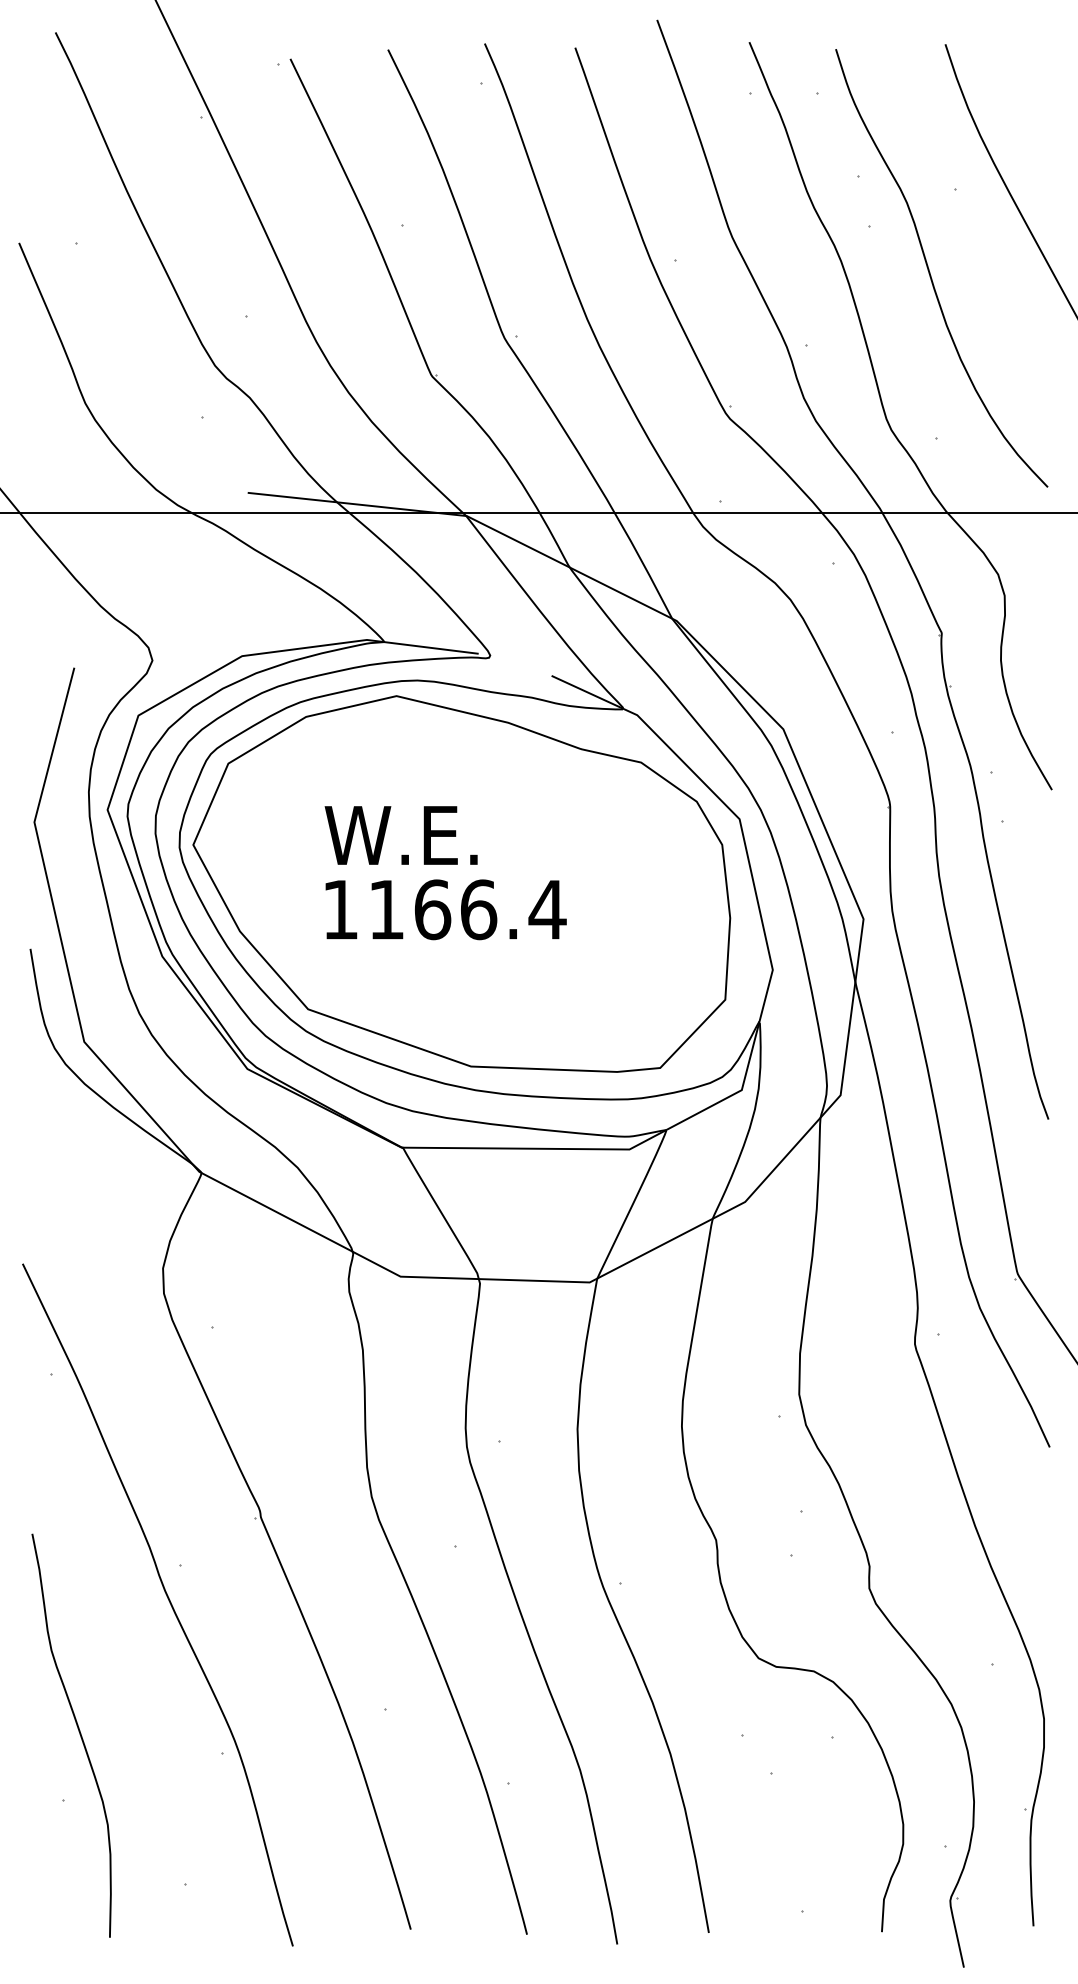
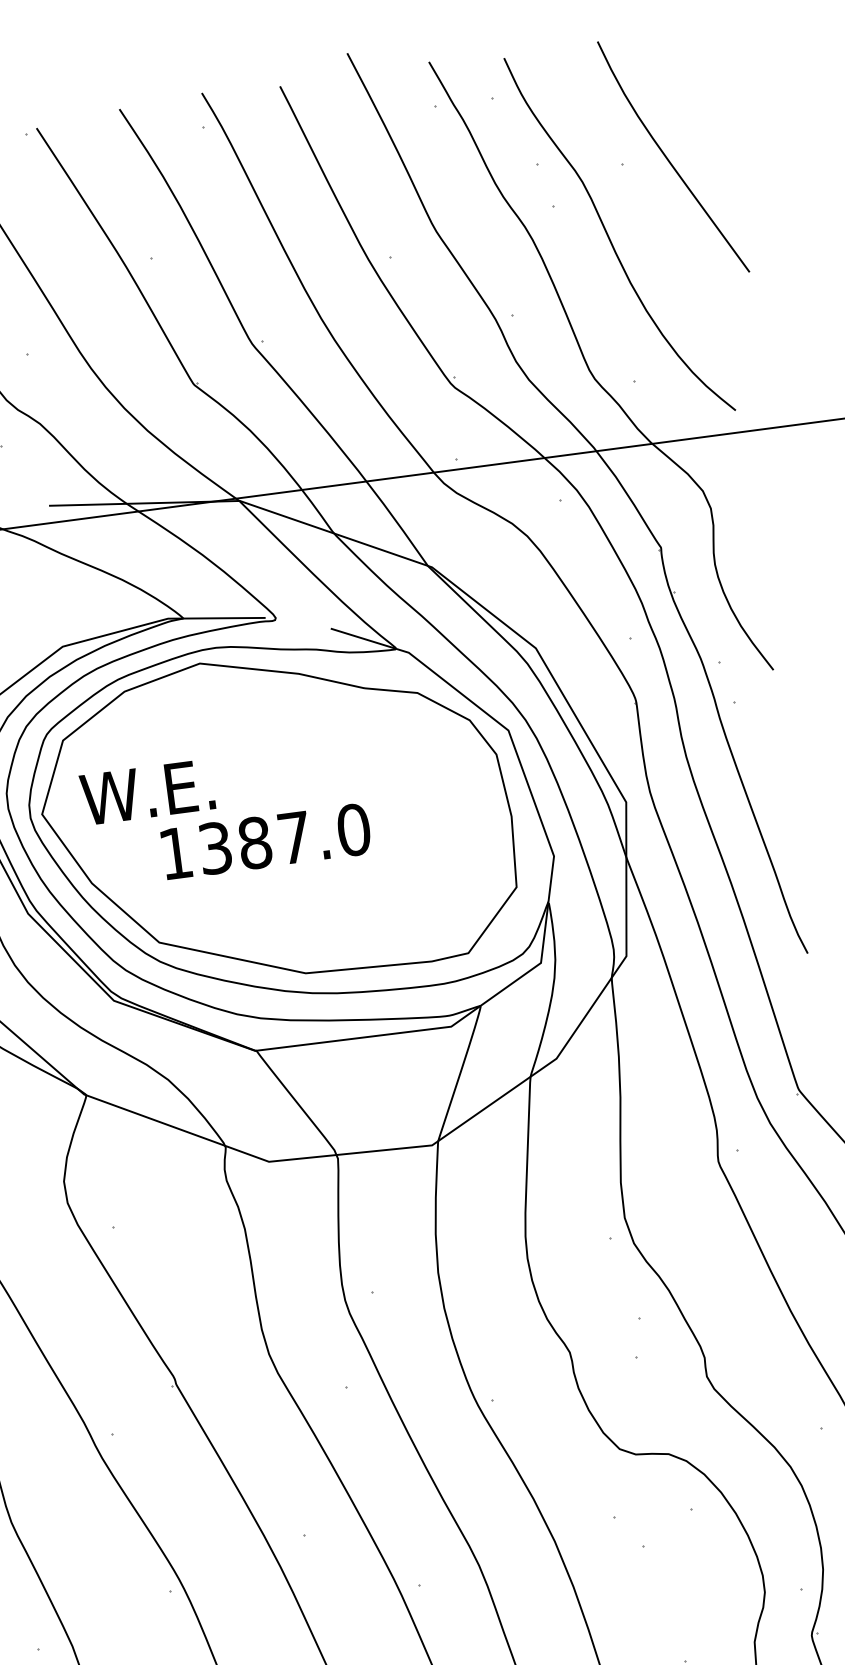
text: (400, 835) -> (146, 792), moved
text: (467, 909) -> (284, 838), 1166.4 -> 1387.0

